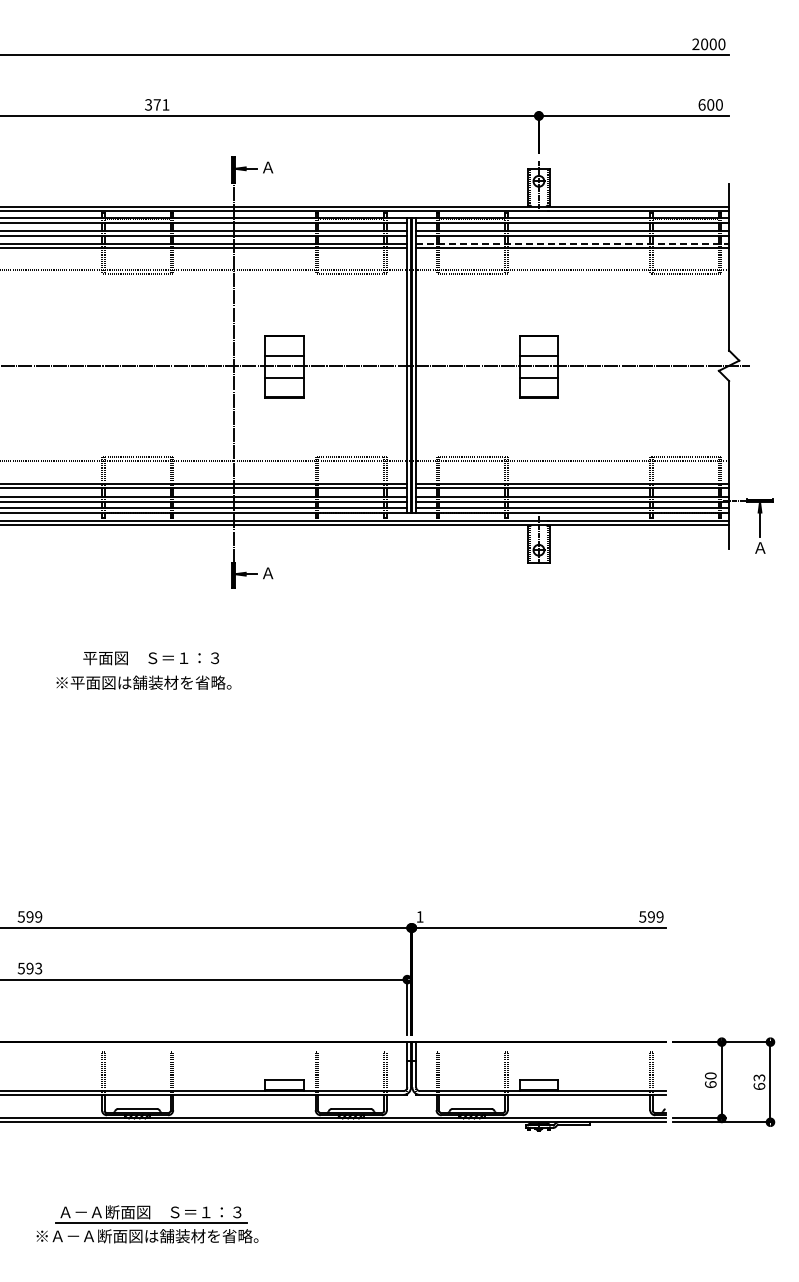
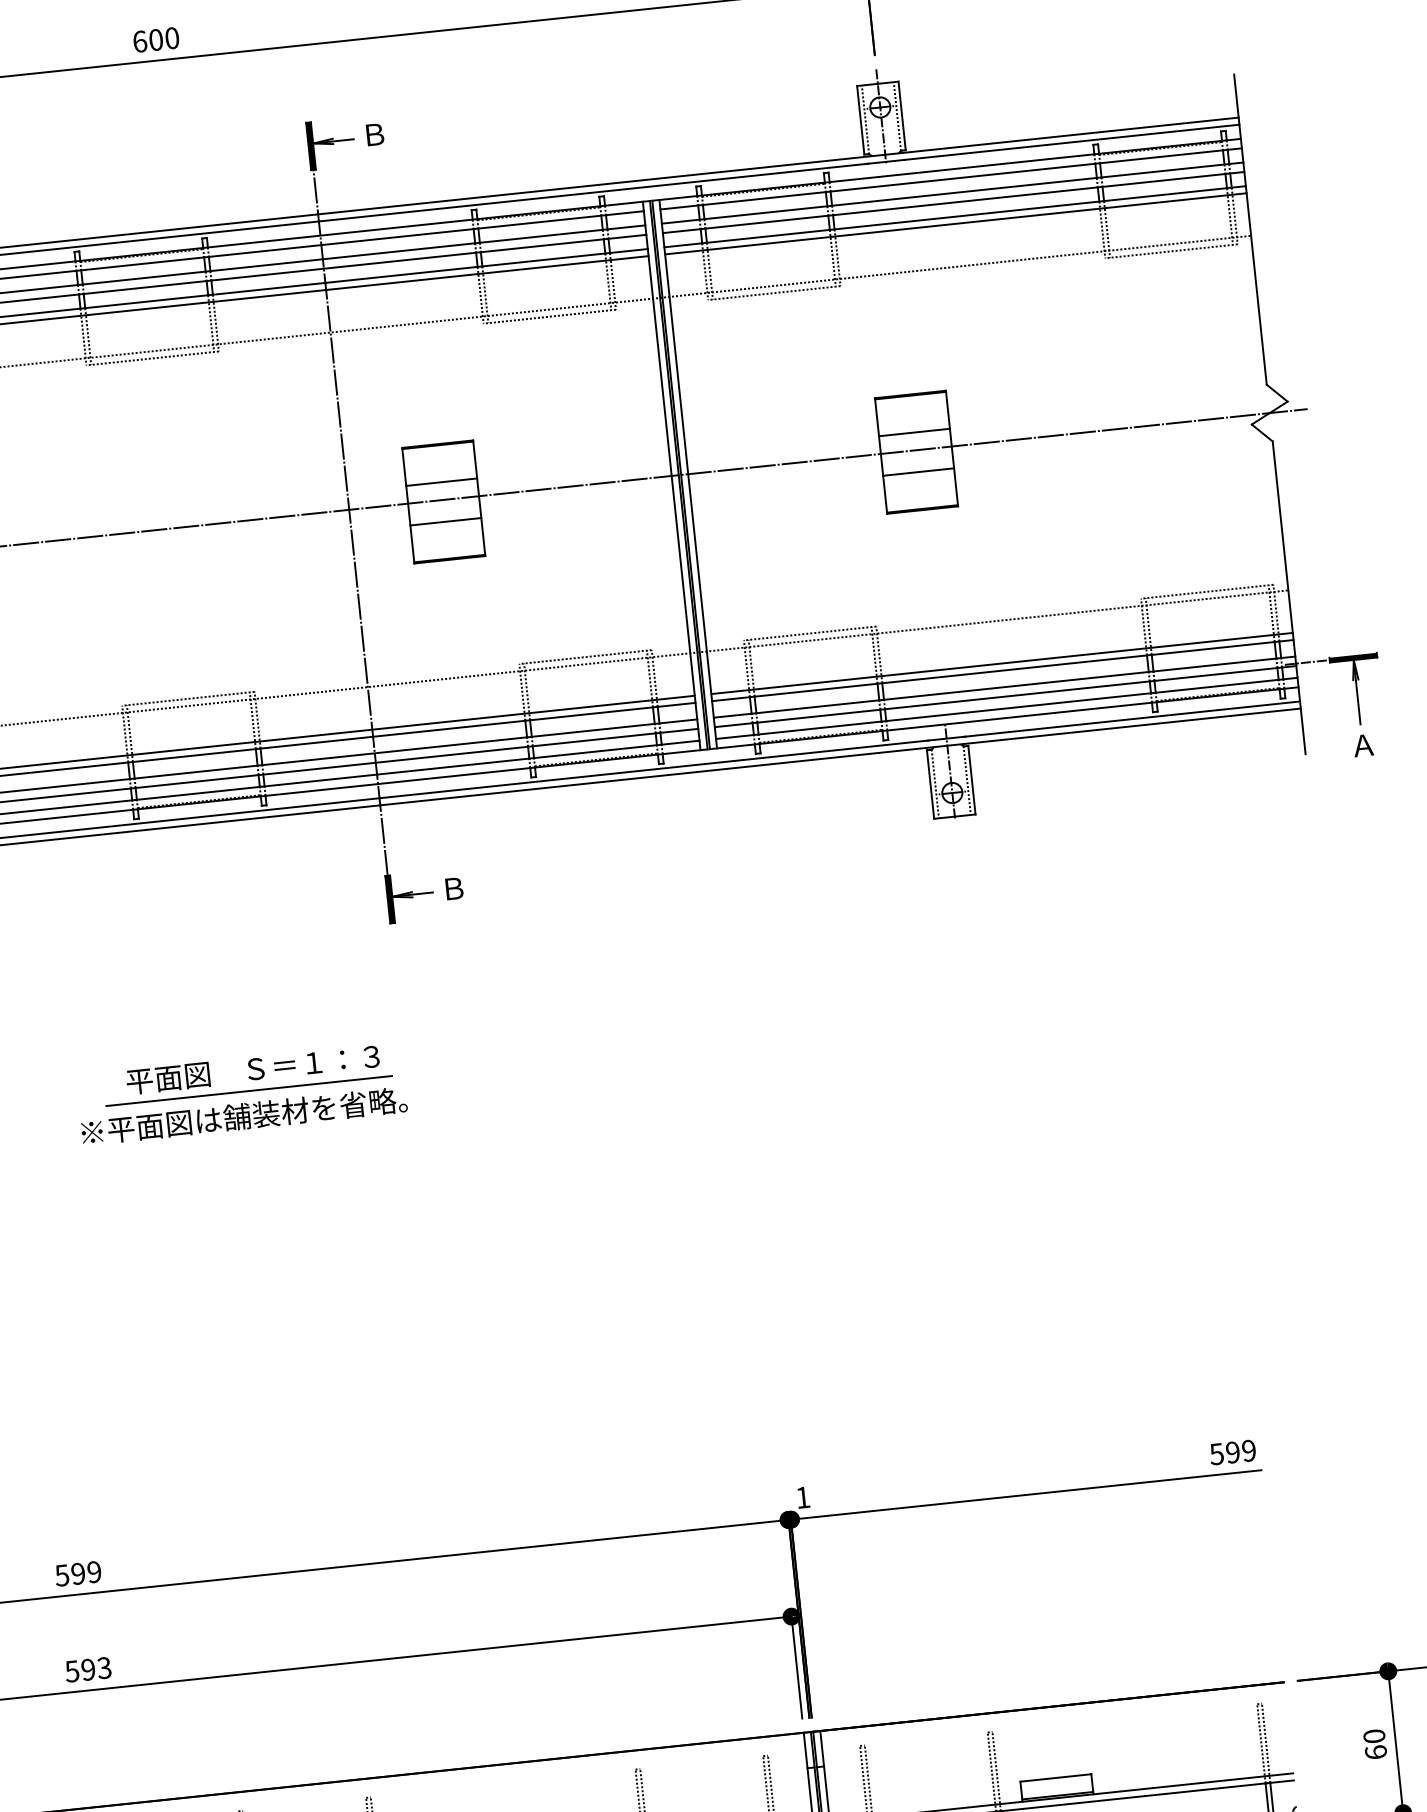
text: (157, 104) -> (156, 39), 371 -> 600
text: (268, 167) -> (375, 134), Ａ -> Ｂ
line: (573, 243) -> (956, 216), dashed -> solid
text: (268, 573) -> (454, 889), Ａ -> Ｂ
line: (147, 669) -> (248, 1091), added

